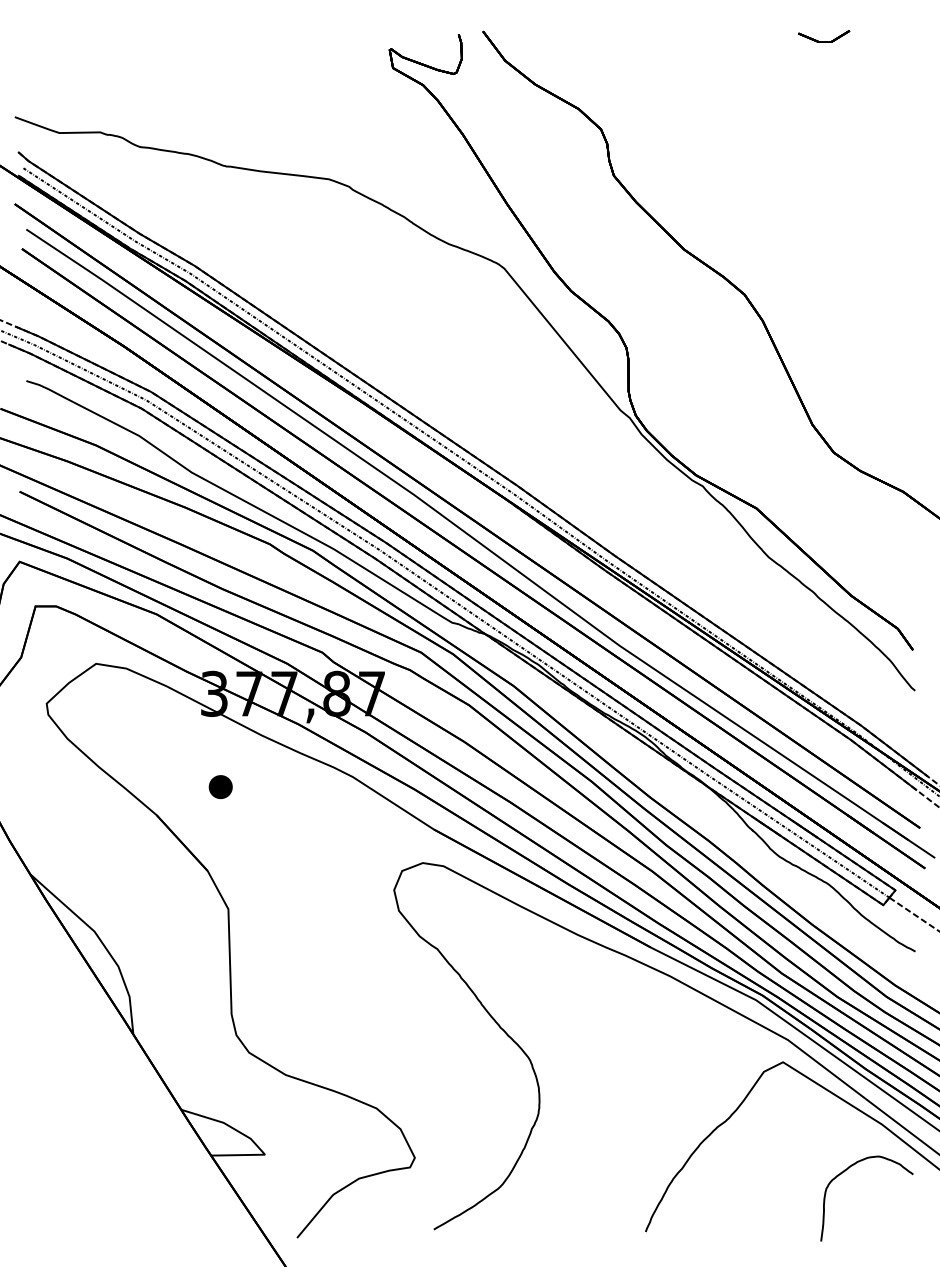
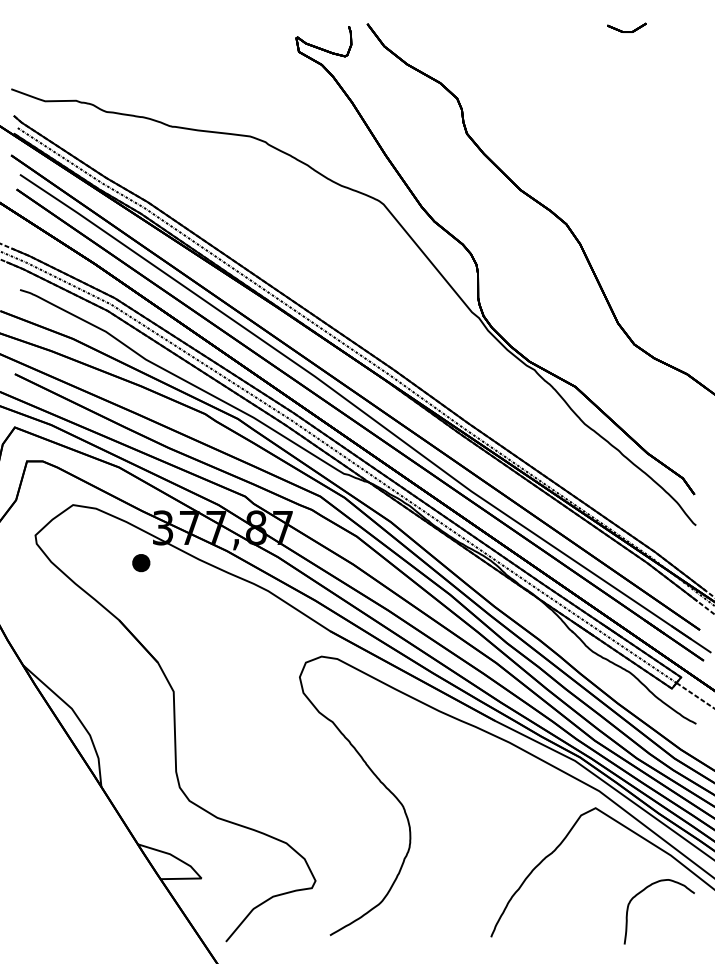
part: (220, 786) -> (141, 562), moved

